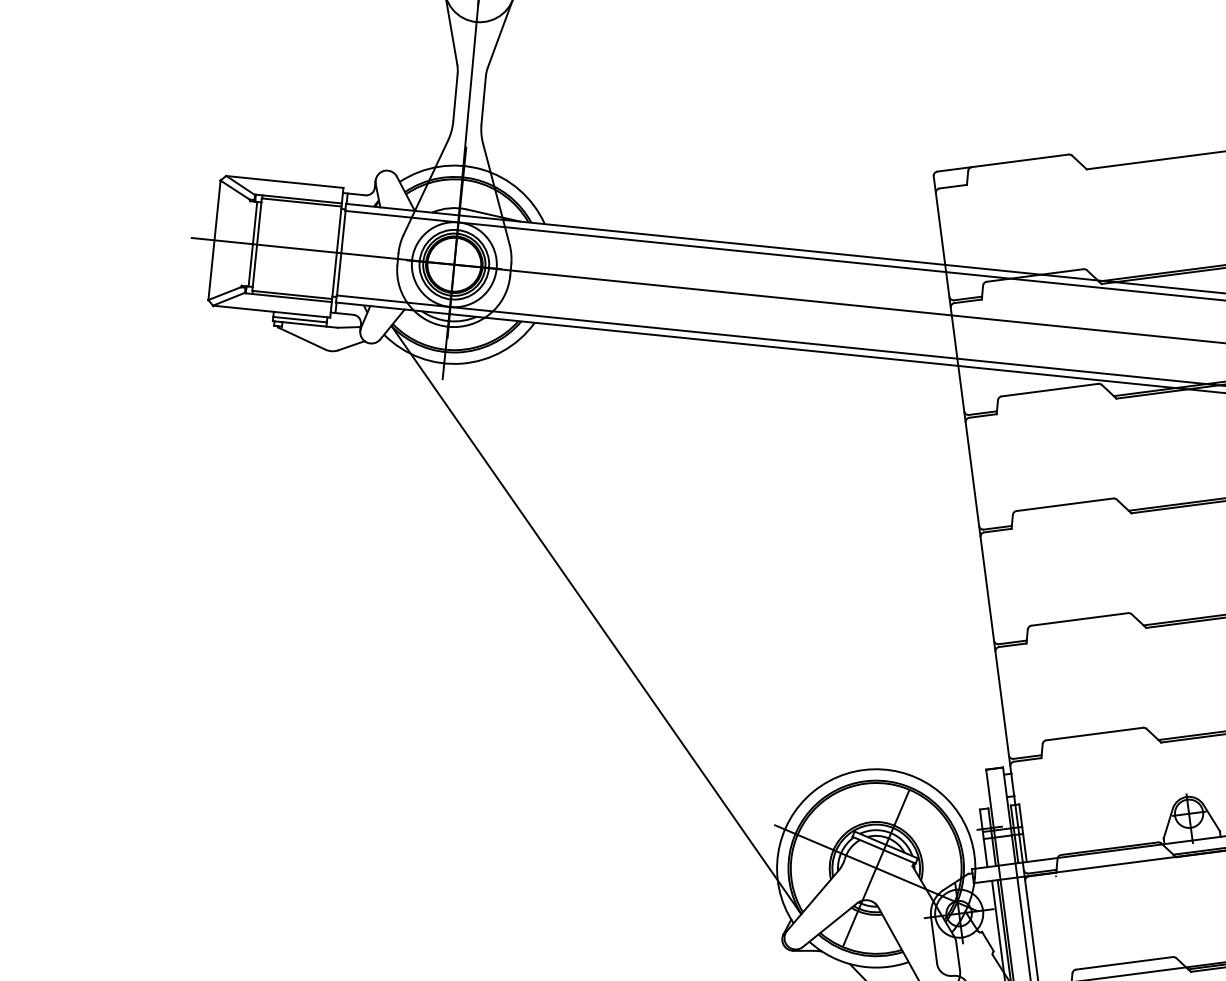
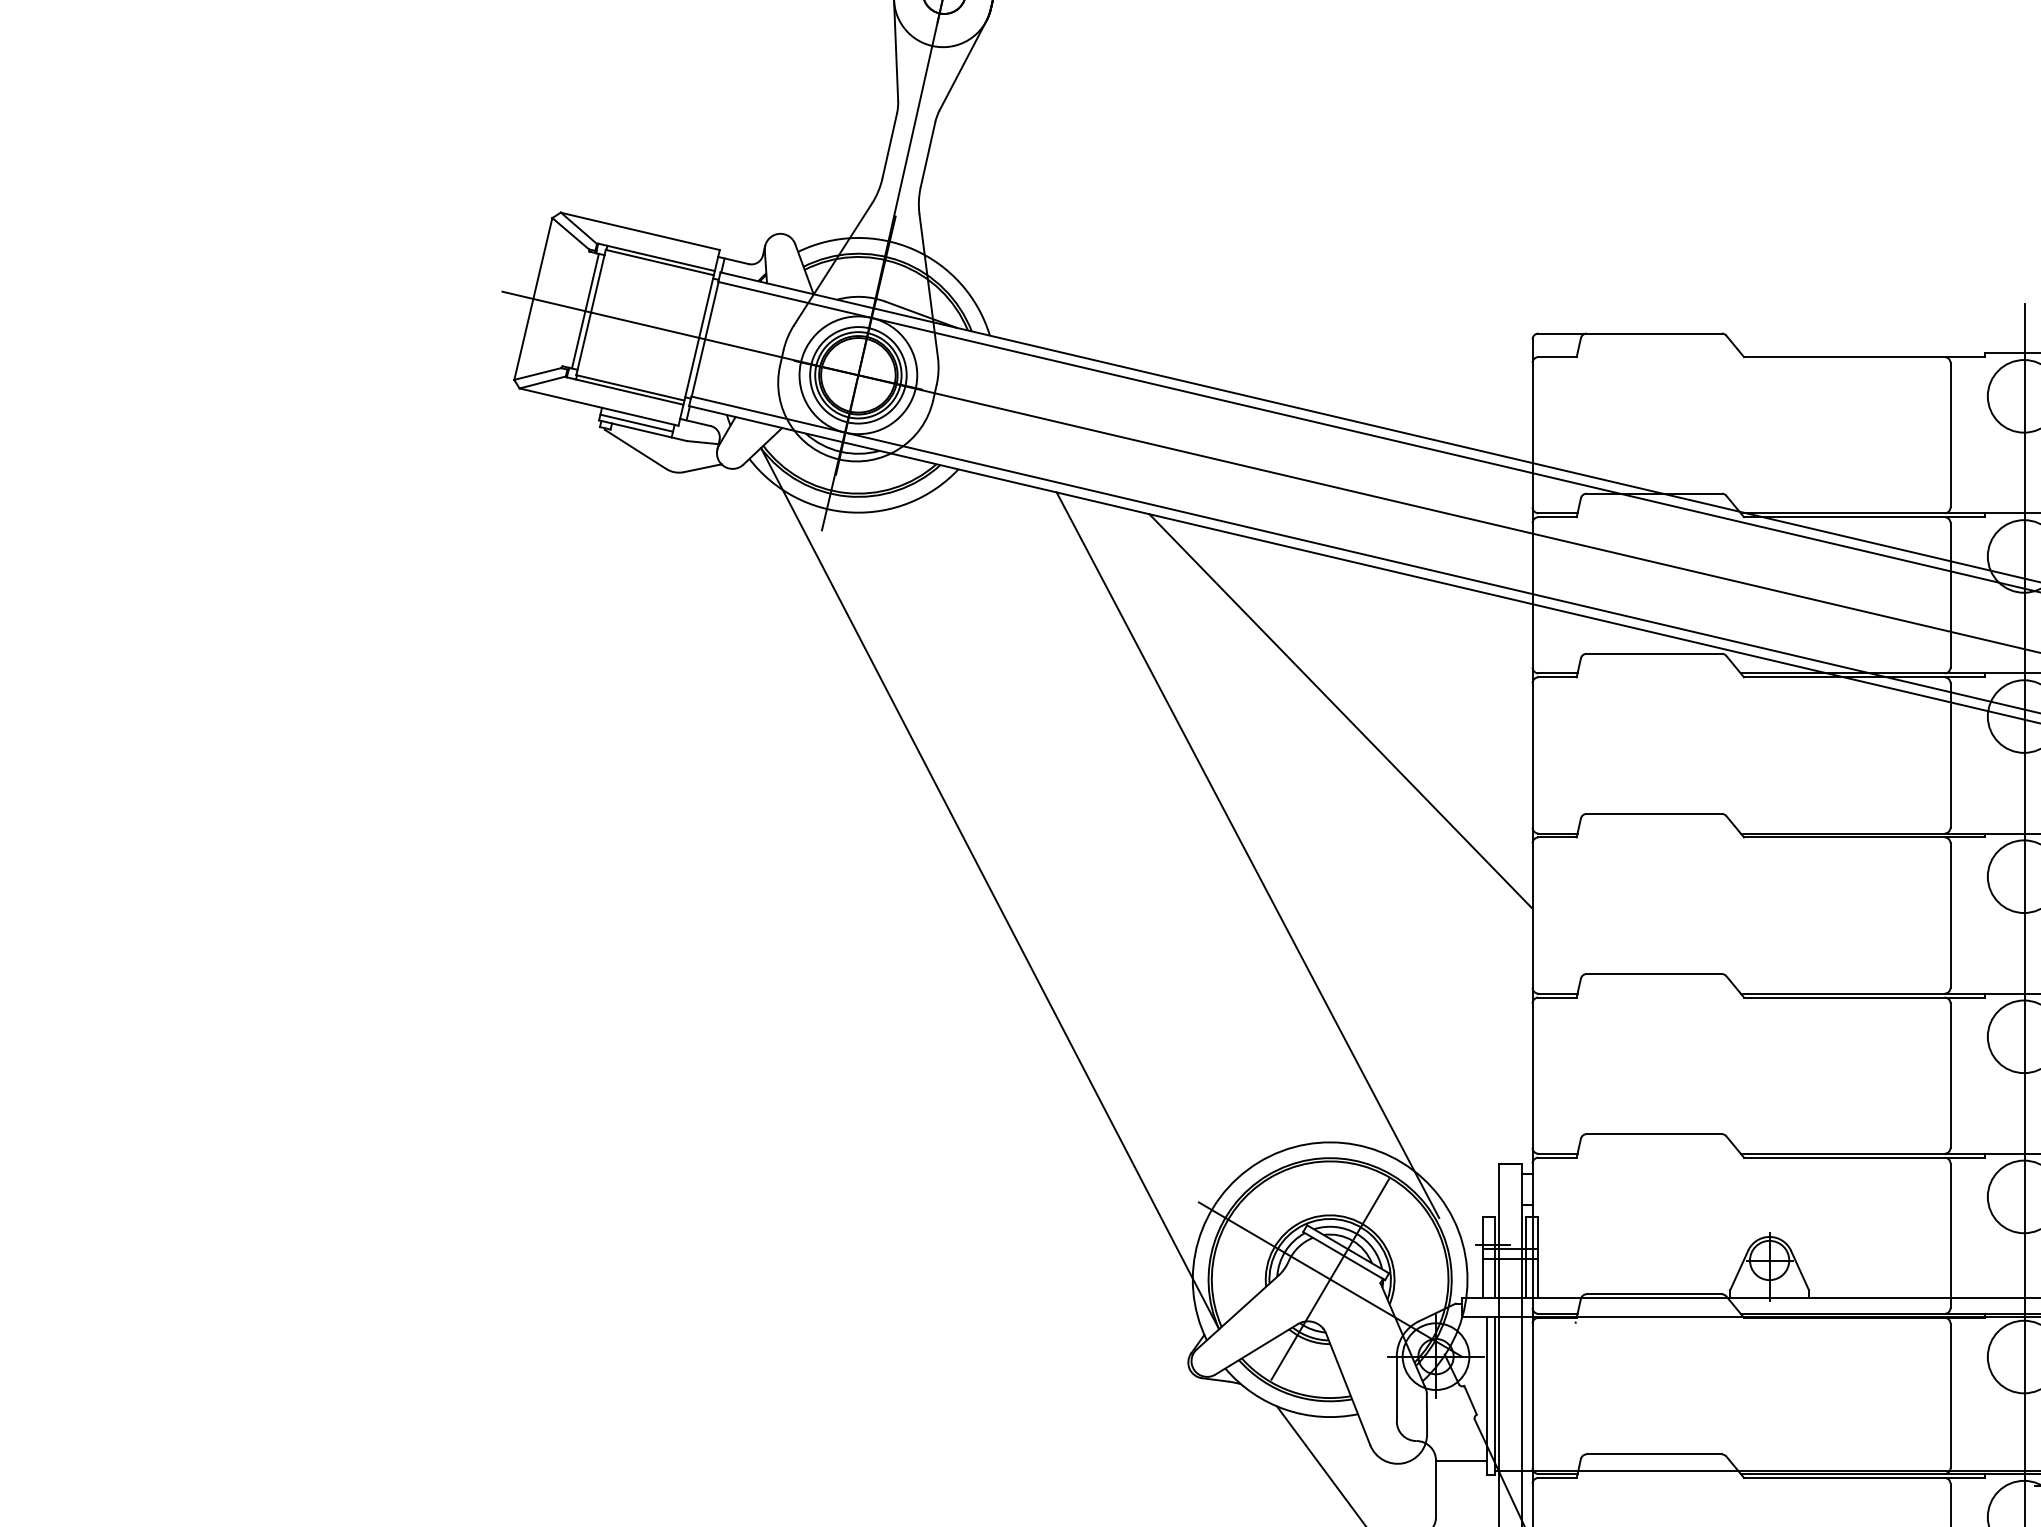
line: (830, 460) -> (1340, 711), added
line: (777, 572) -> (1247, 855), added

